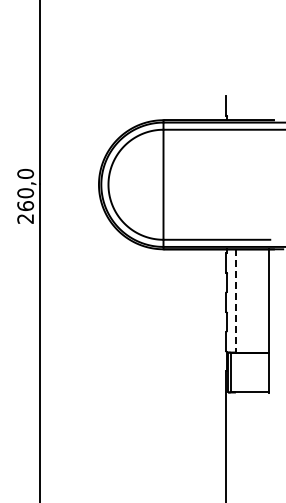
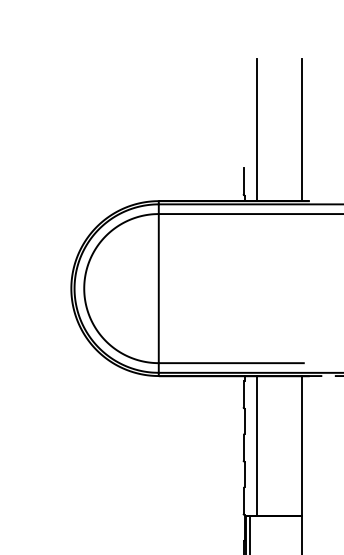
line: (235, 67) -> (256, 129), added
line: (268, 67) -> (301, 129), added
line: (235, 300) -> (256, 445), dashed -> solid

